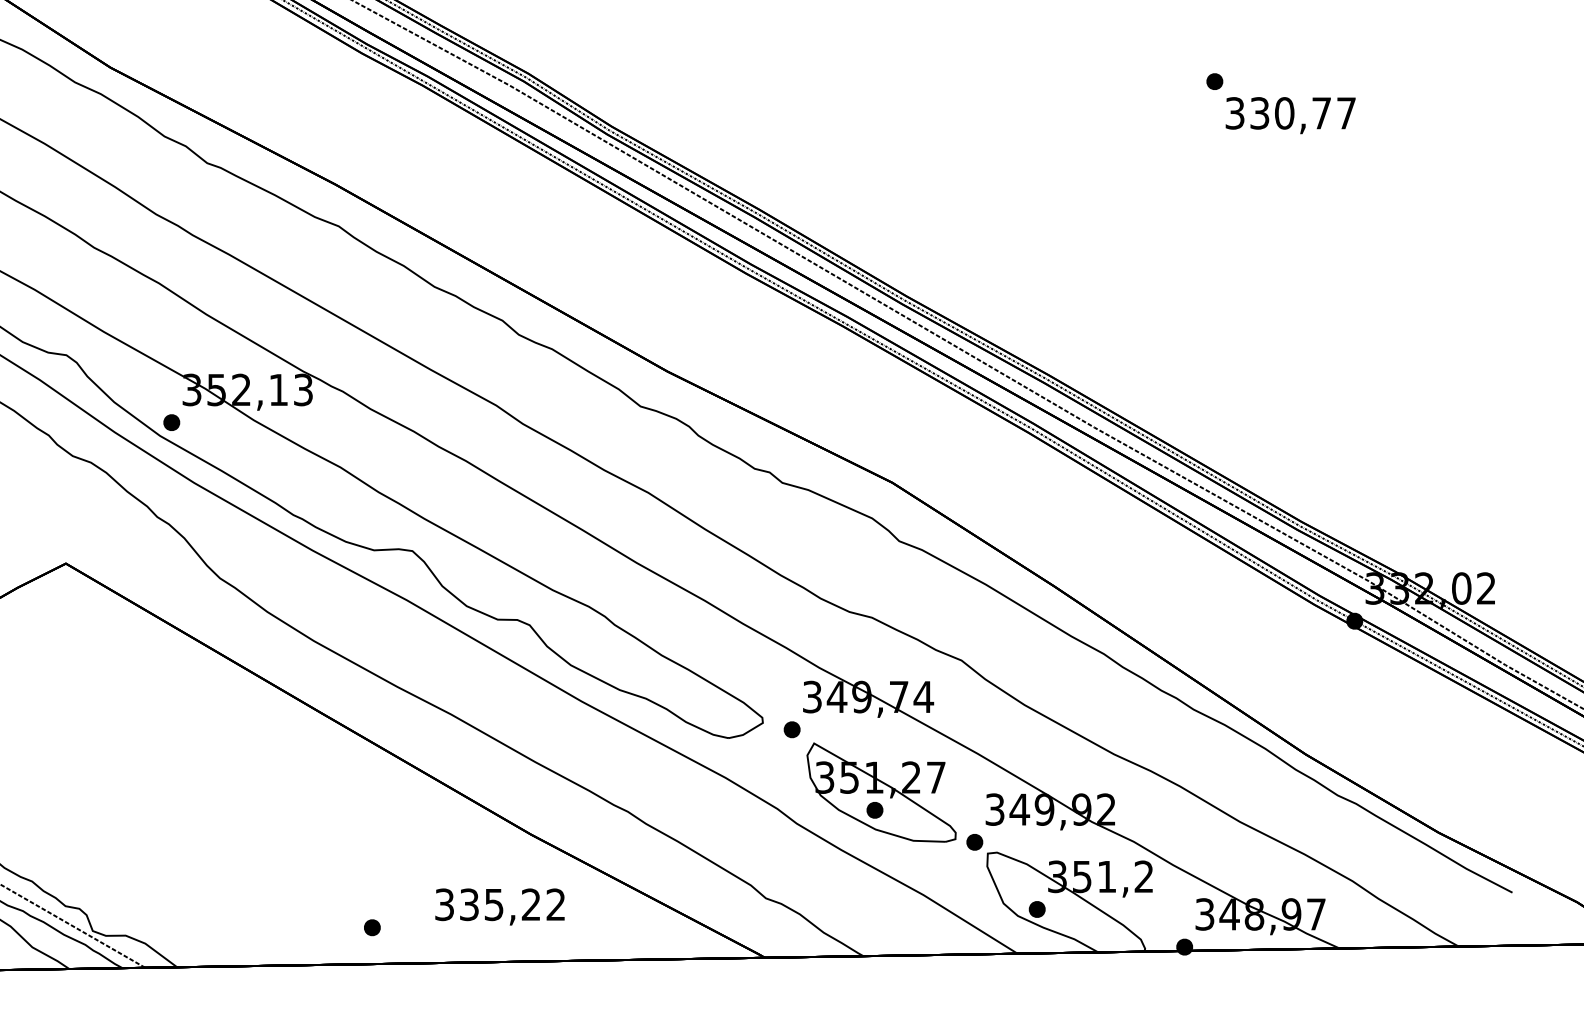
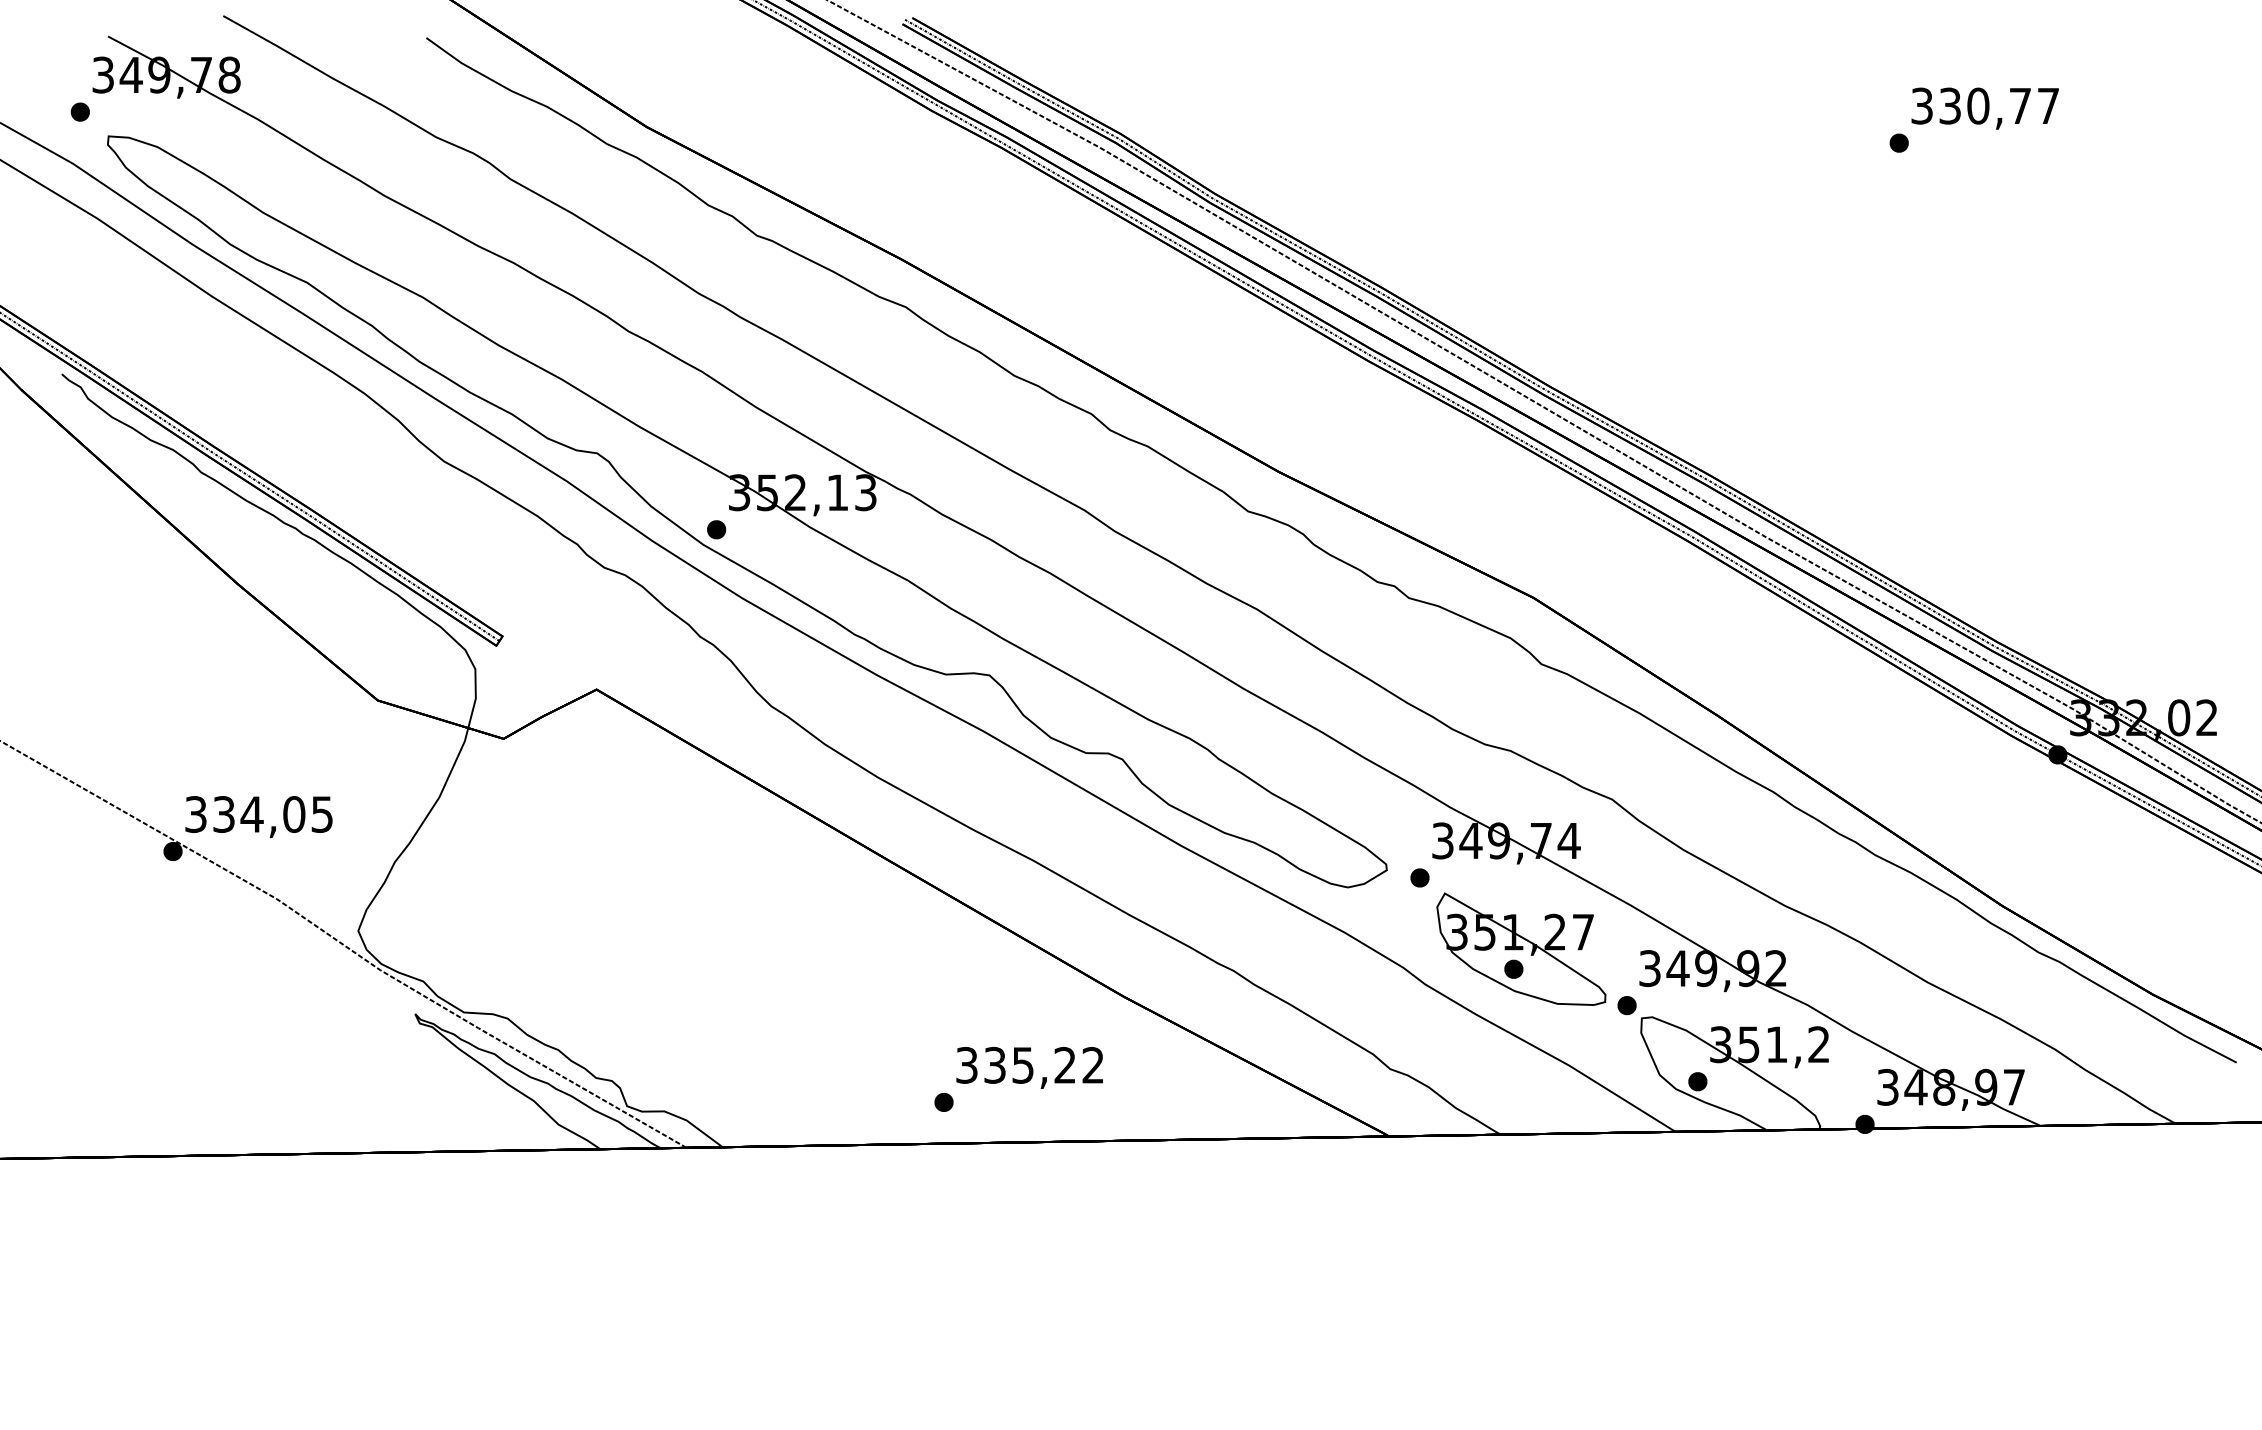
text: (1290, 115) -> (1984, 108), moved
text: (499, 906) -> (1029, 1067), moved

